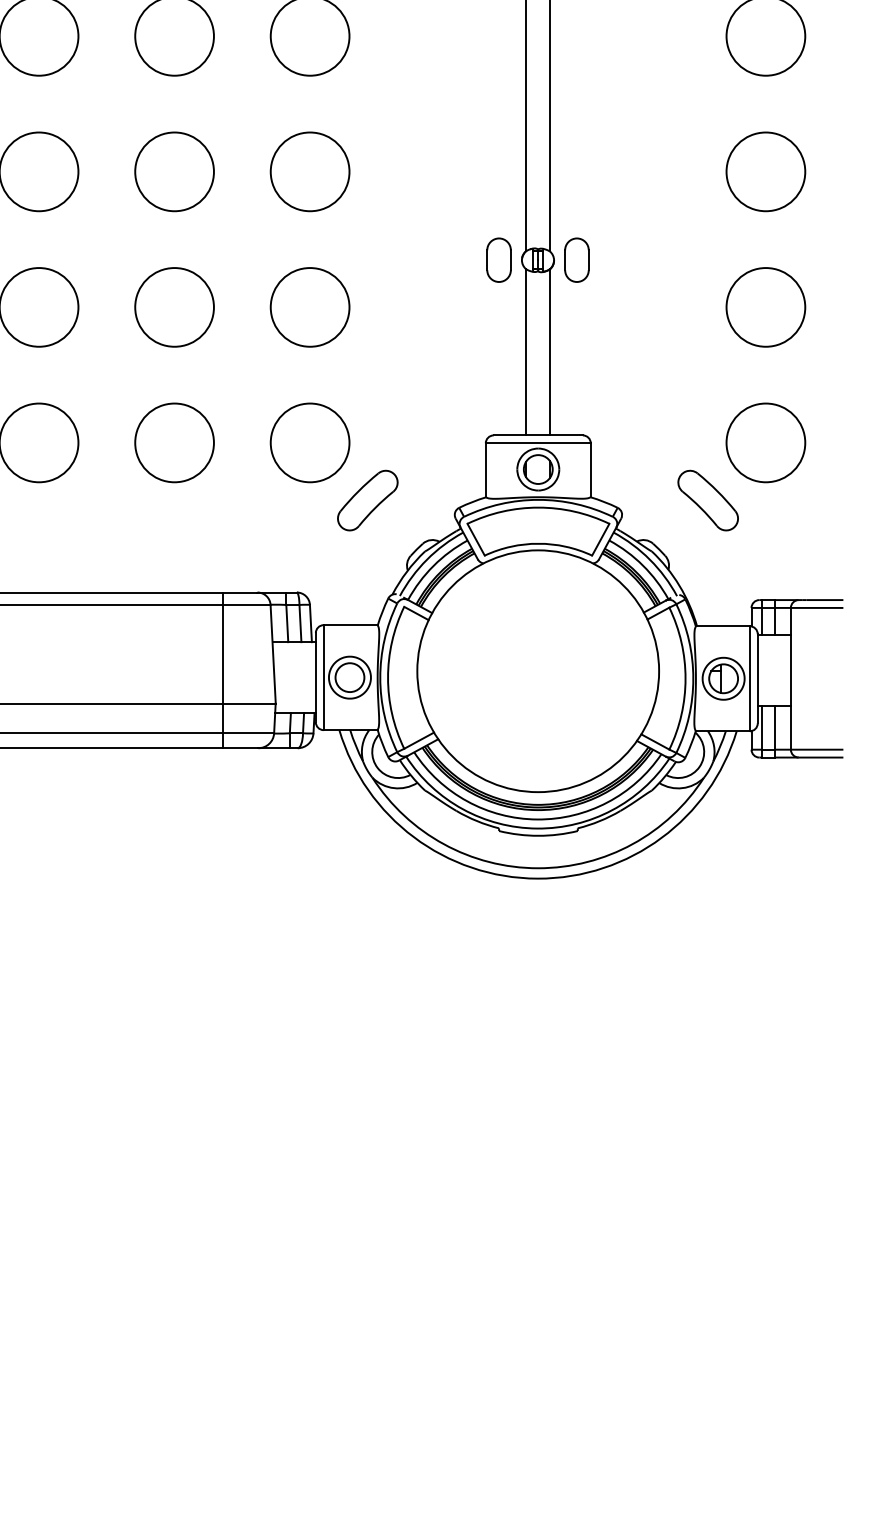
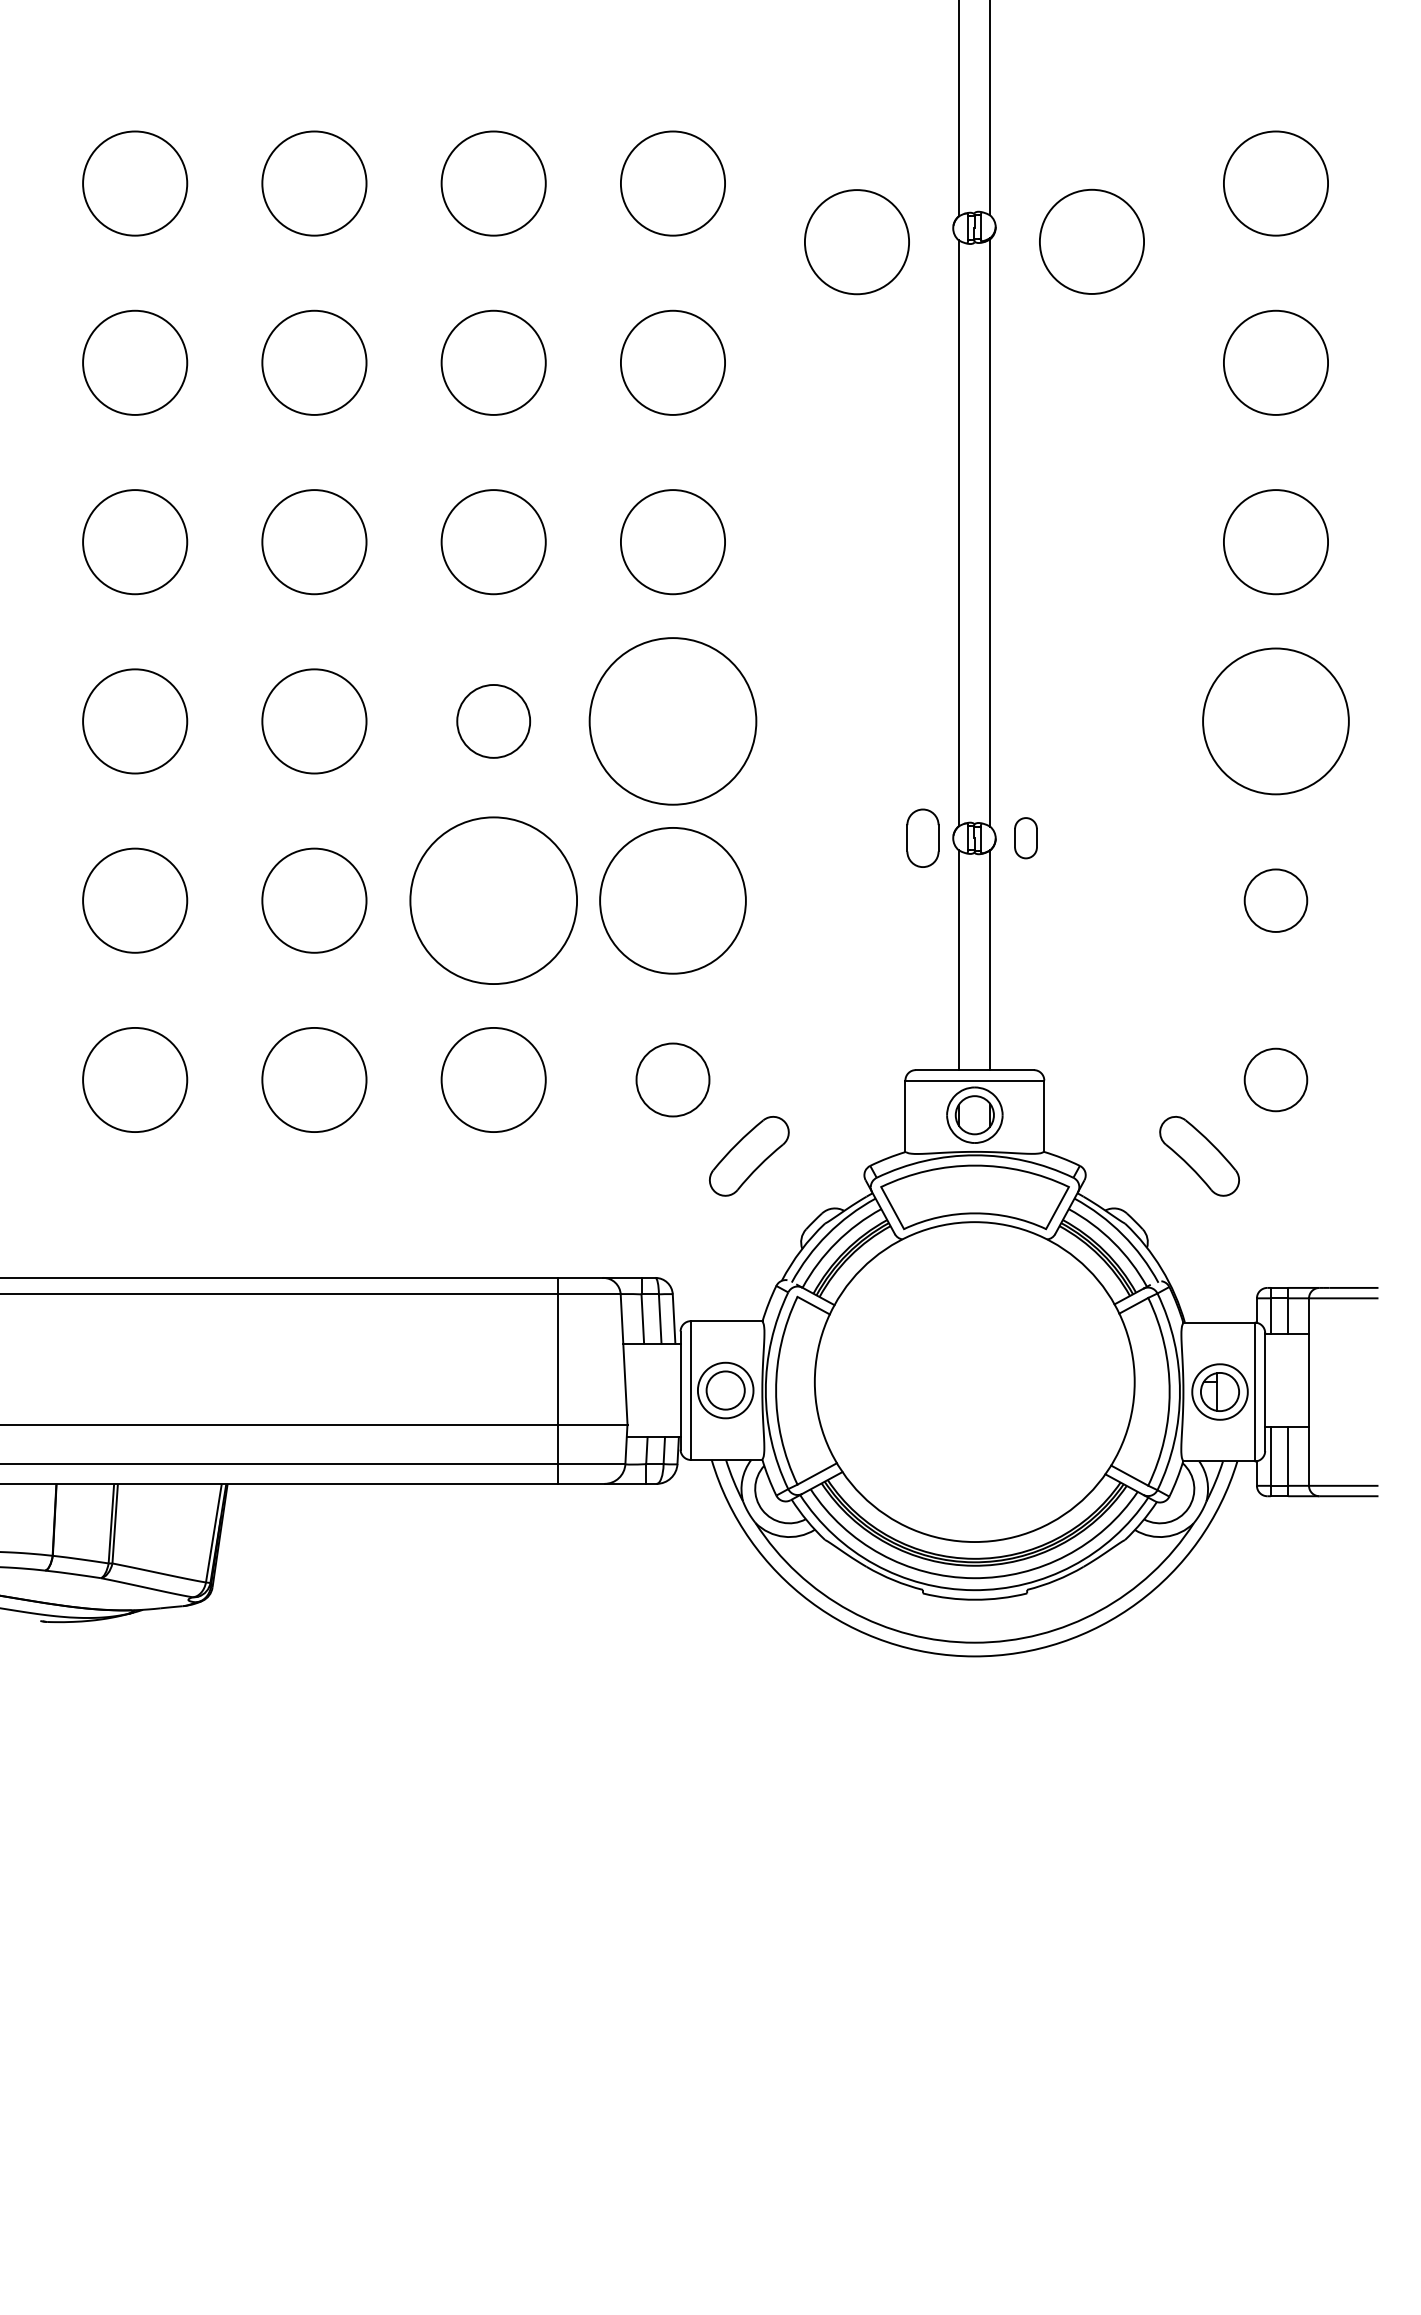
circle: (174, 171) -> (493, 721), size x0.7
circle: (309, 171) -> (672, 721), size x1.6
circle: (765, 171) -> (1275, 721), size x1.4
part: (576, 259) -> (1025, 837), size x0.7
circle: (174, 307) -> (493, 900), size x1.6
circle: (309, 307) -> (672, 900), size x1.4
circle: (765, 307) -> (1275, 900), size x0.6
circle: (309, 442) -> (672, 1079), size x0.7
circle: (765, 442) -> (1275, 1079), size x0.6

